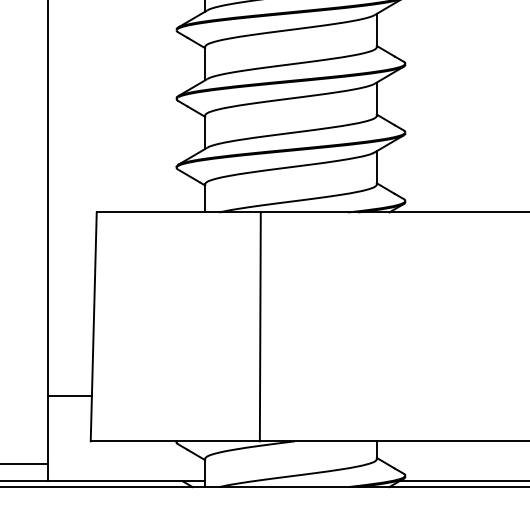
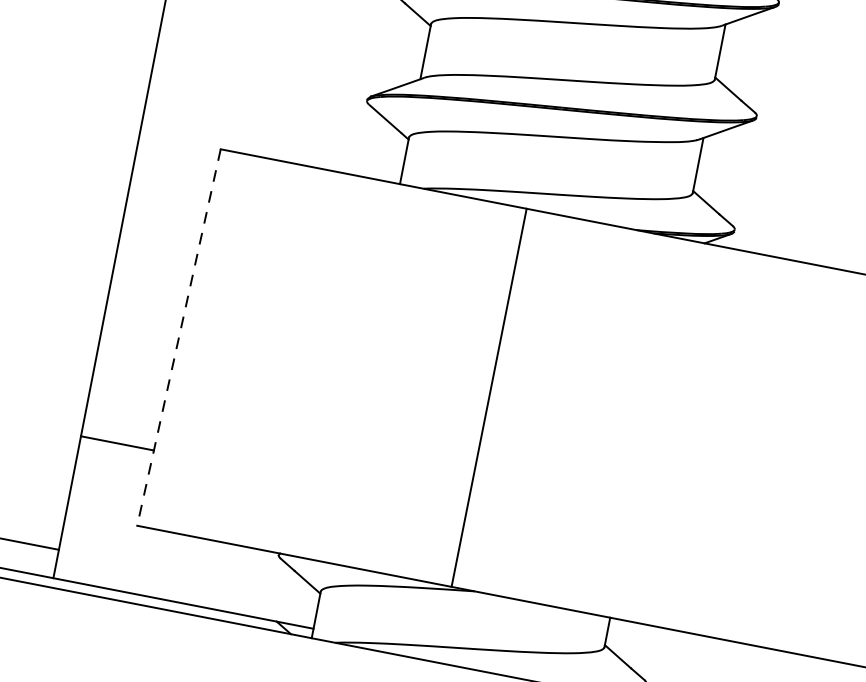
line: (259, 326) -> (487, 396), moved
line: (93, 327) -> (178, 338), solid -> dashed

